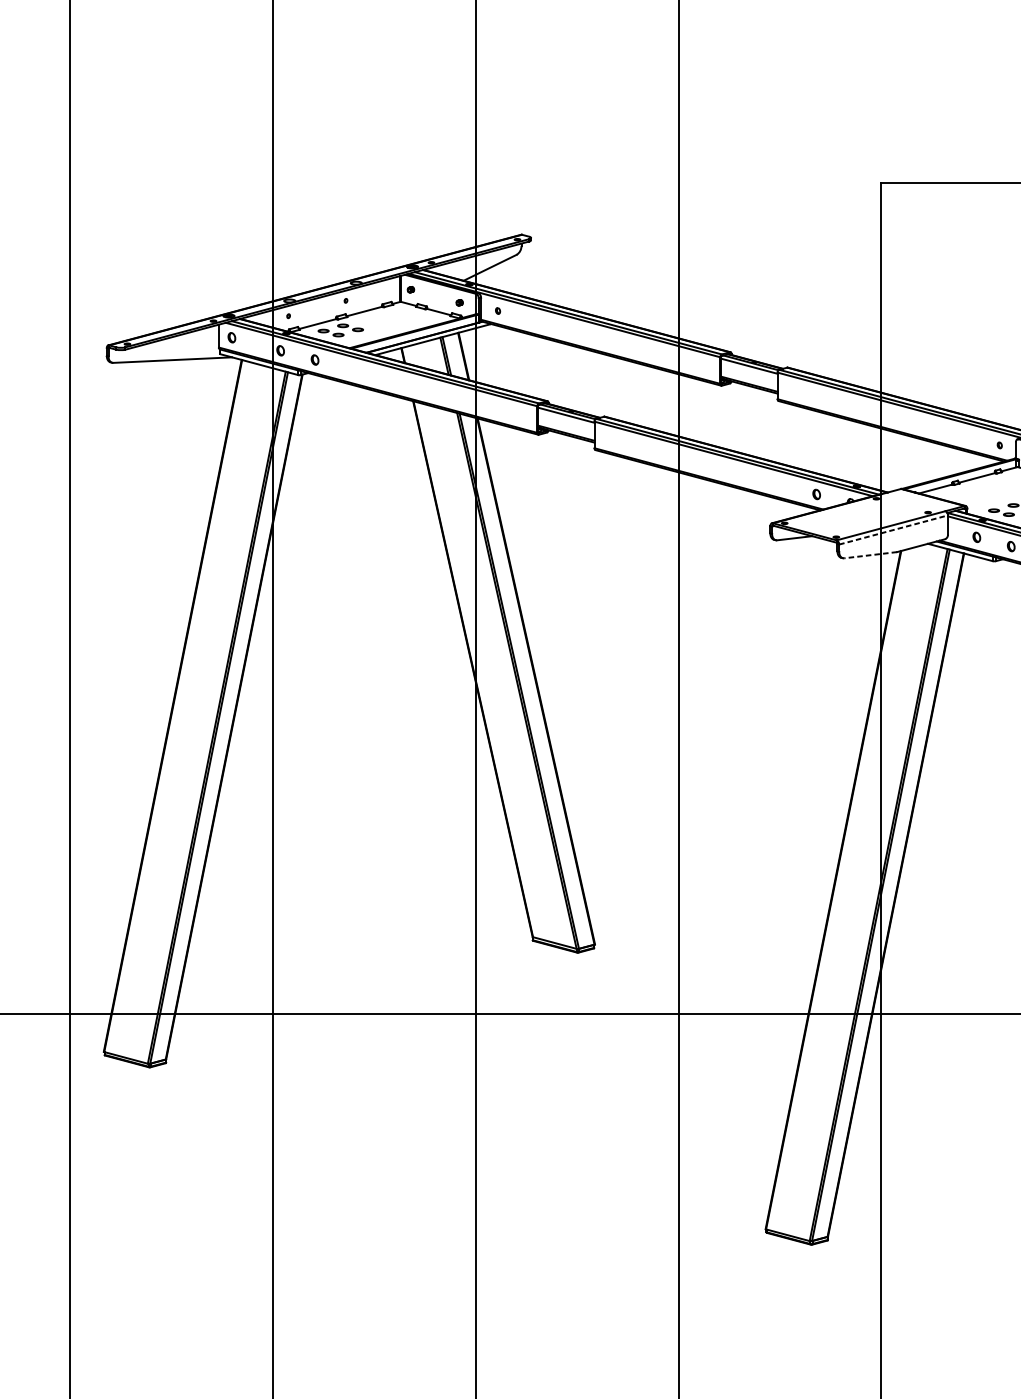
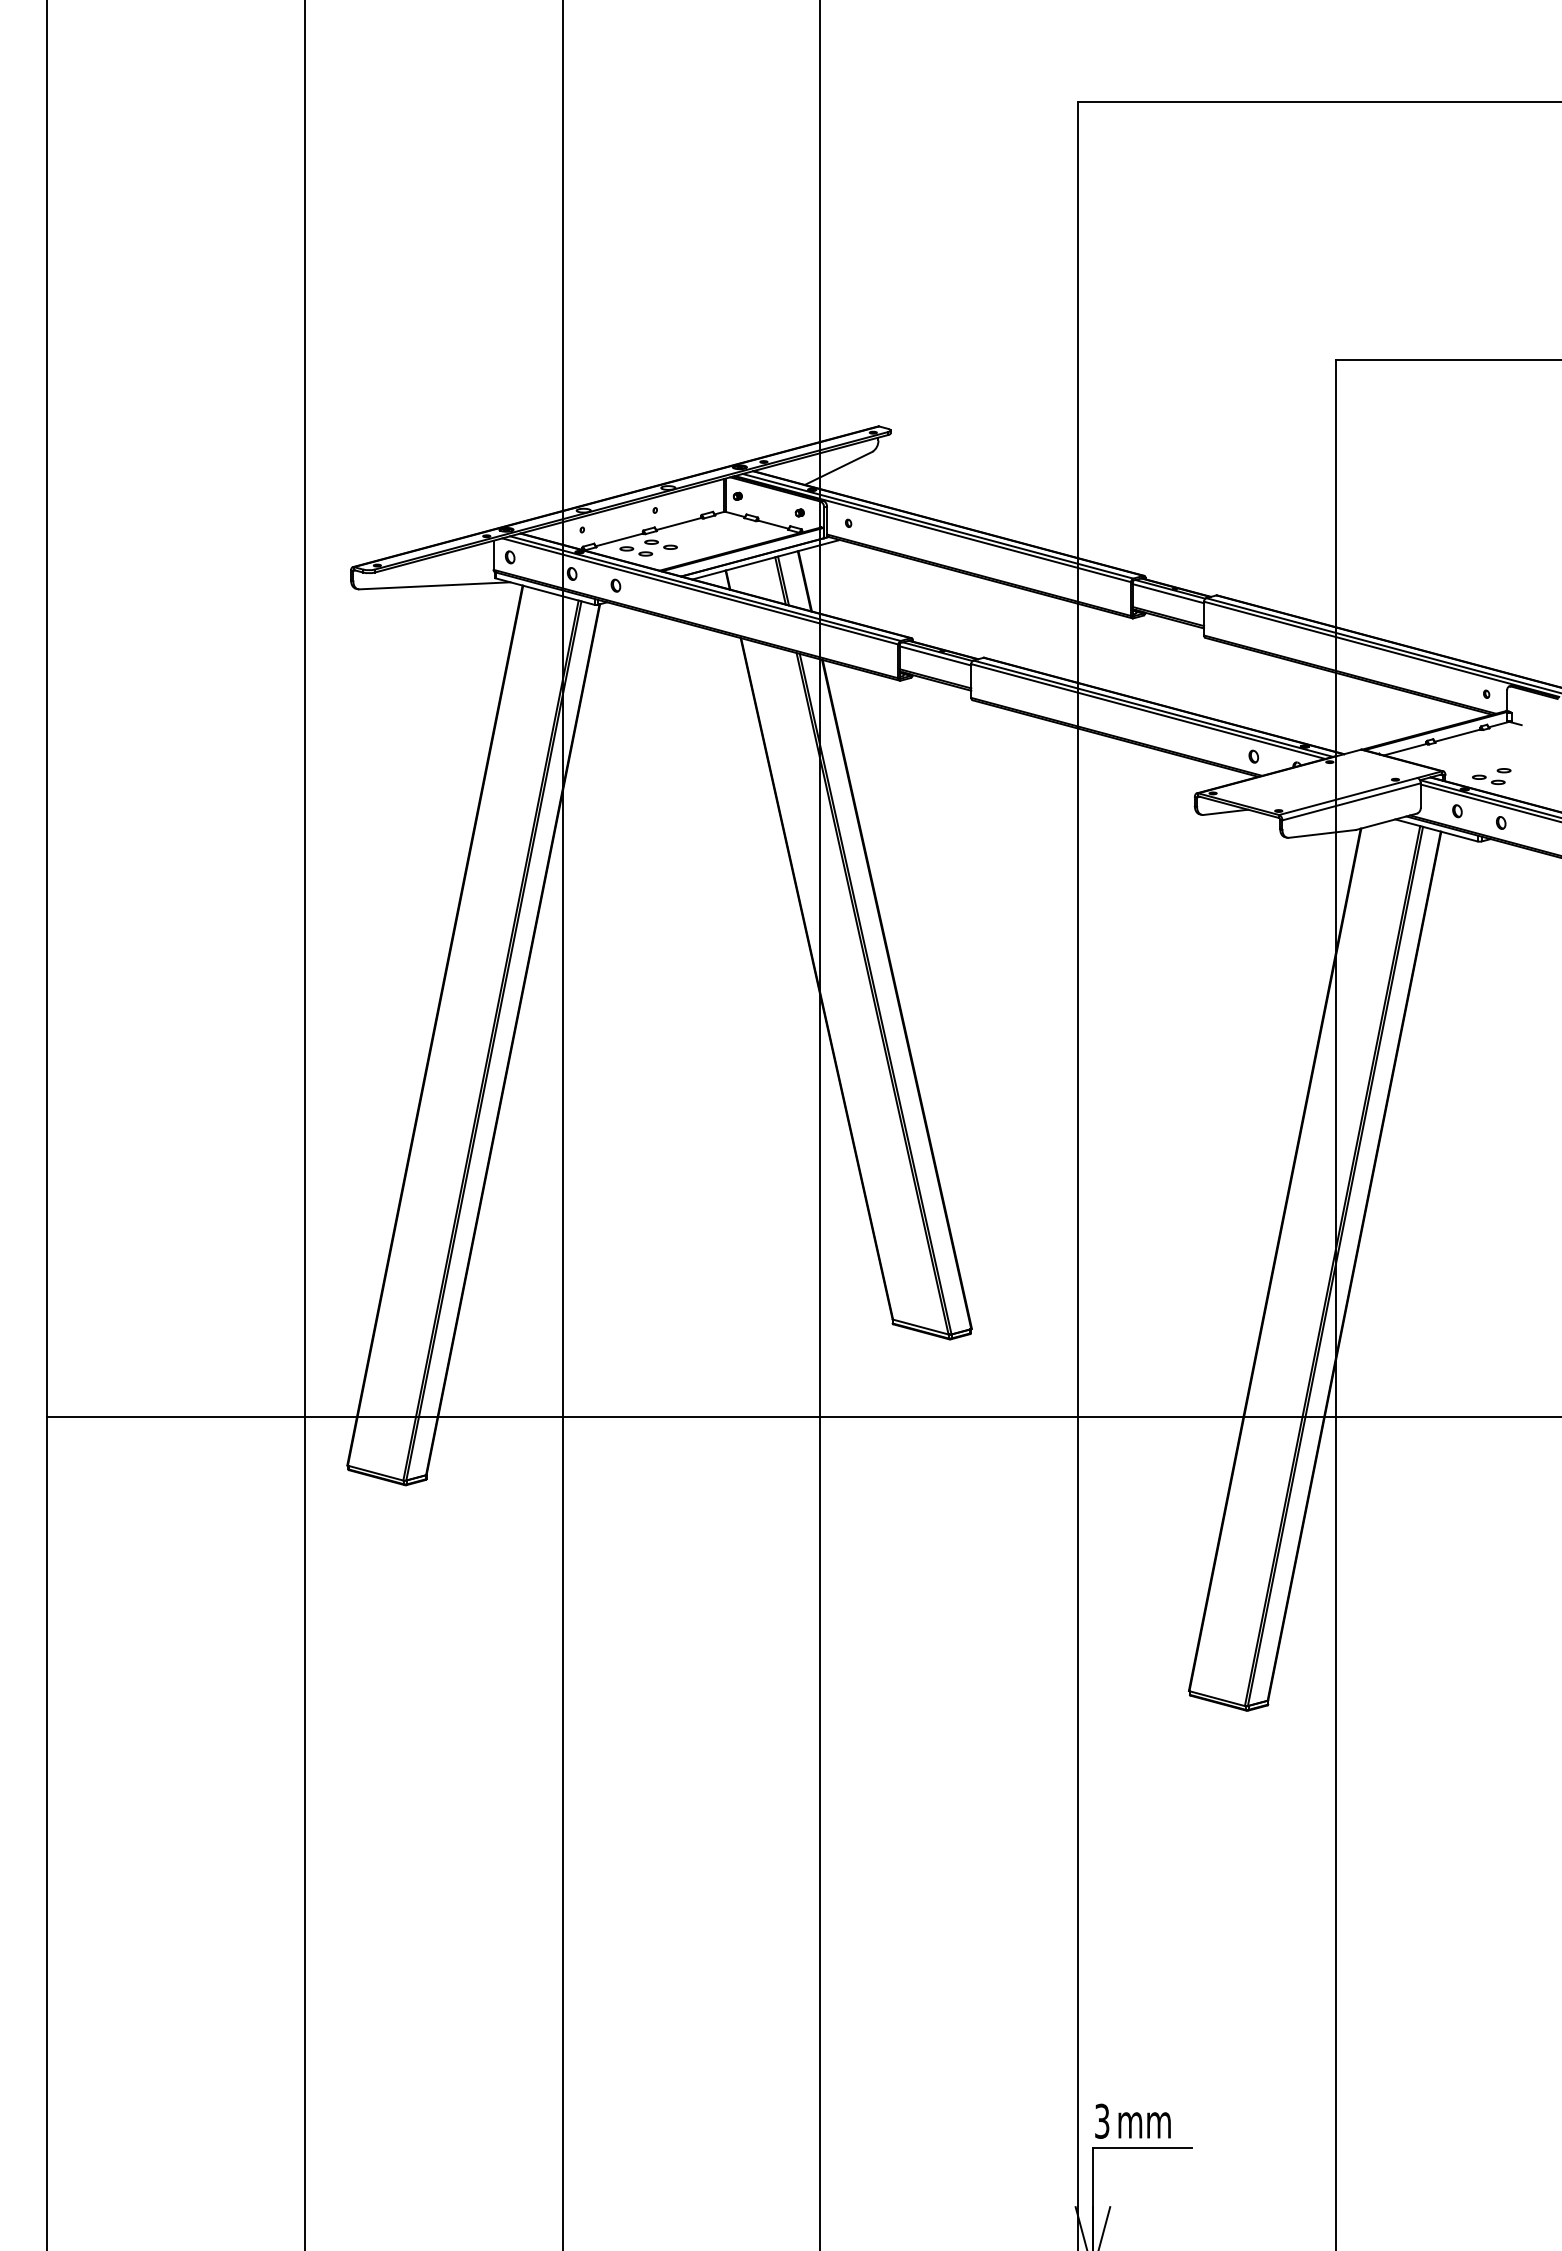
line: (893, 529) -> (1351, 801), dashed -> solid
line: (870, 554) -> (1322, 833), dashed -> solid

